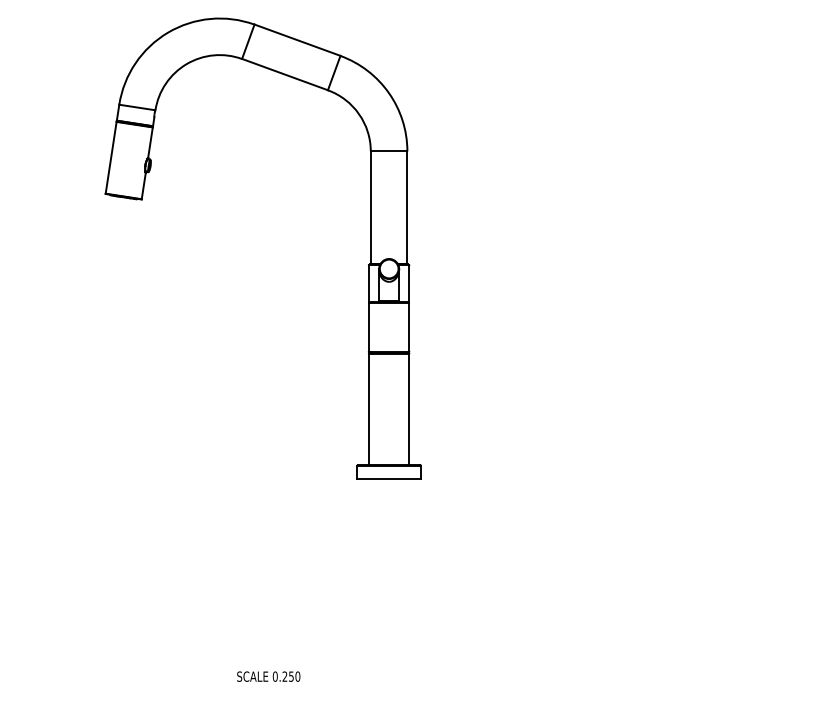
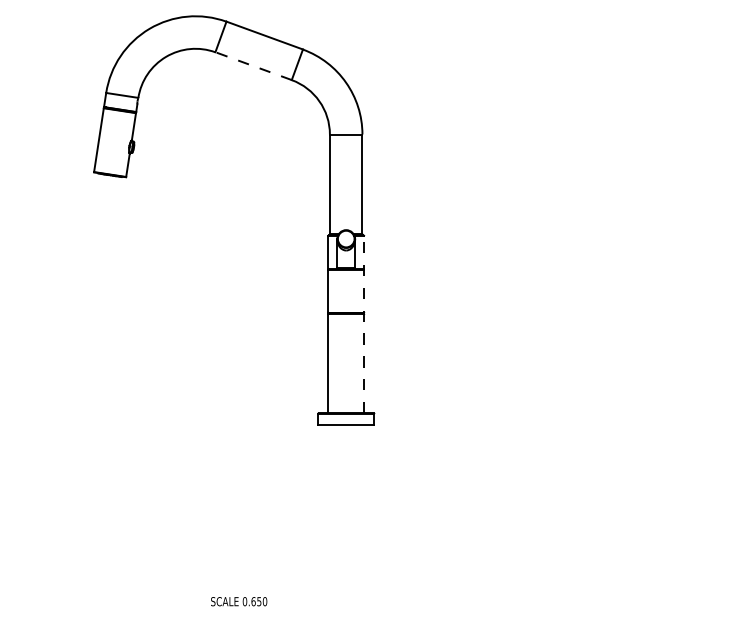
line: (284, 74) -> (253, 66), solid -> dashed
line: (409, 365) -> (364, 324), solid -> dashed
text: (284, 676) -> (253, 601), 0.250 -> 0.650

